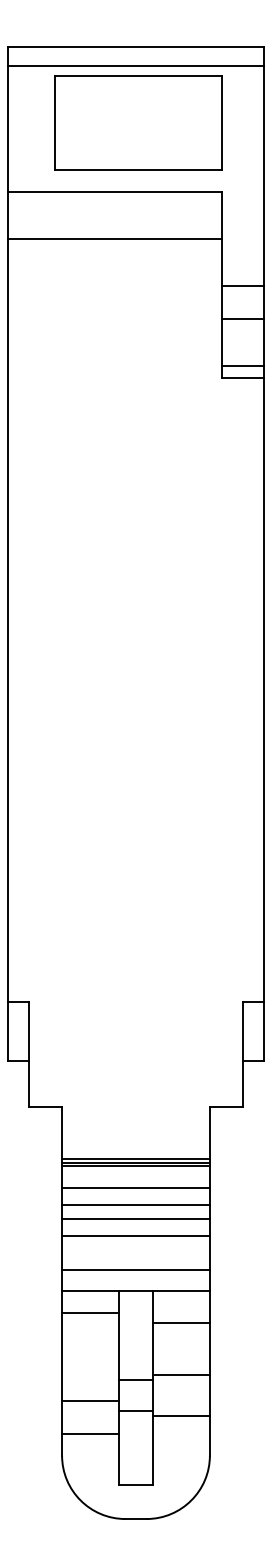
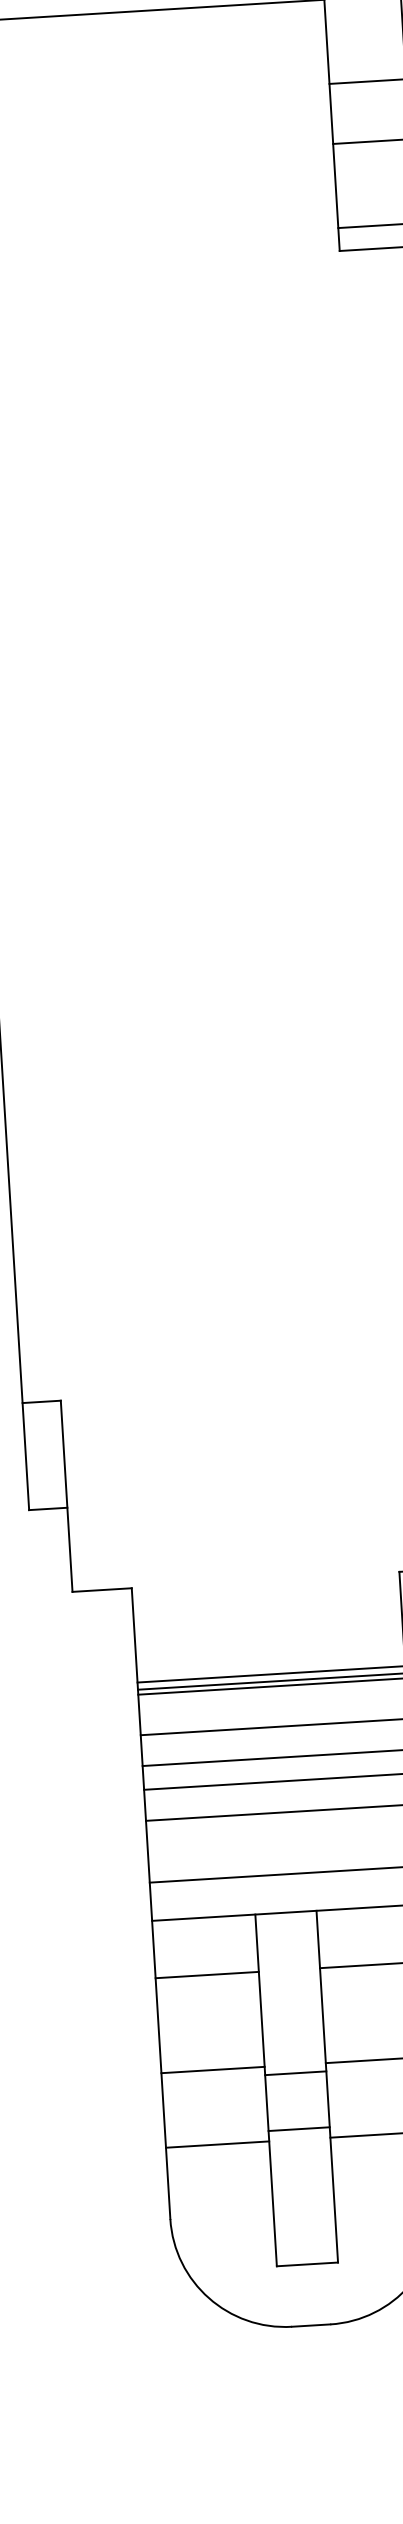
line: (90, 1312) -> (207, 1974), moved
line: (90, 1401) -> (212, 2070), moved
line: (90, 1434) -> (217, 2145), moved

